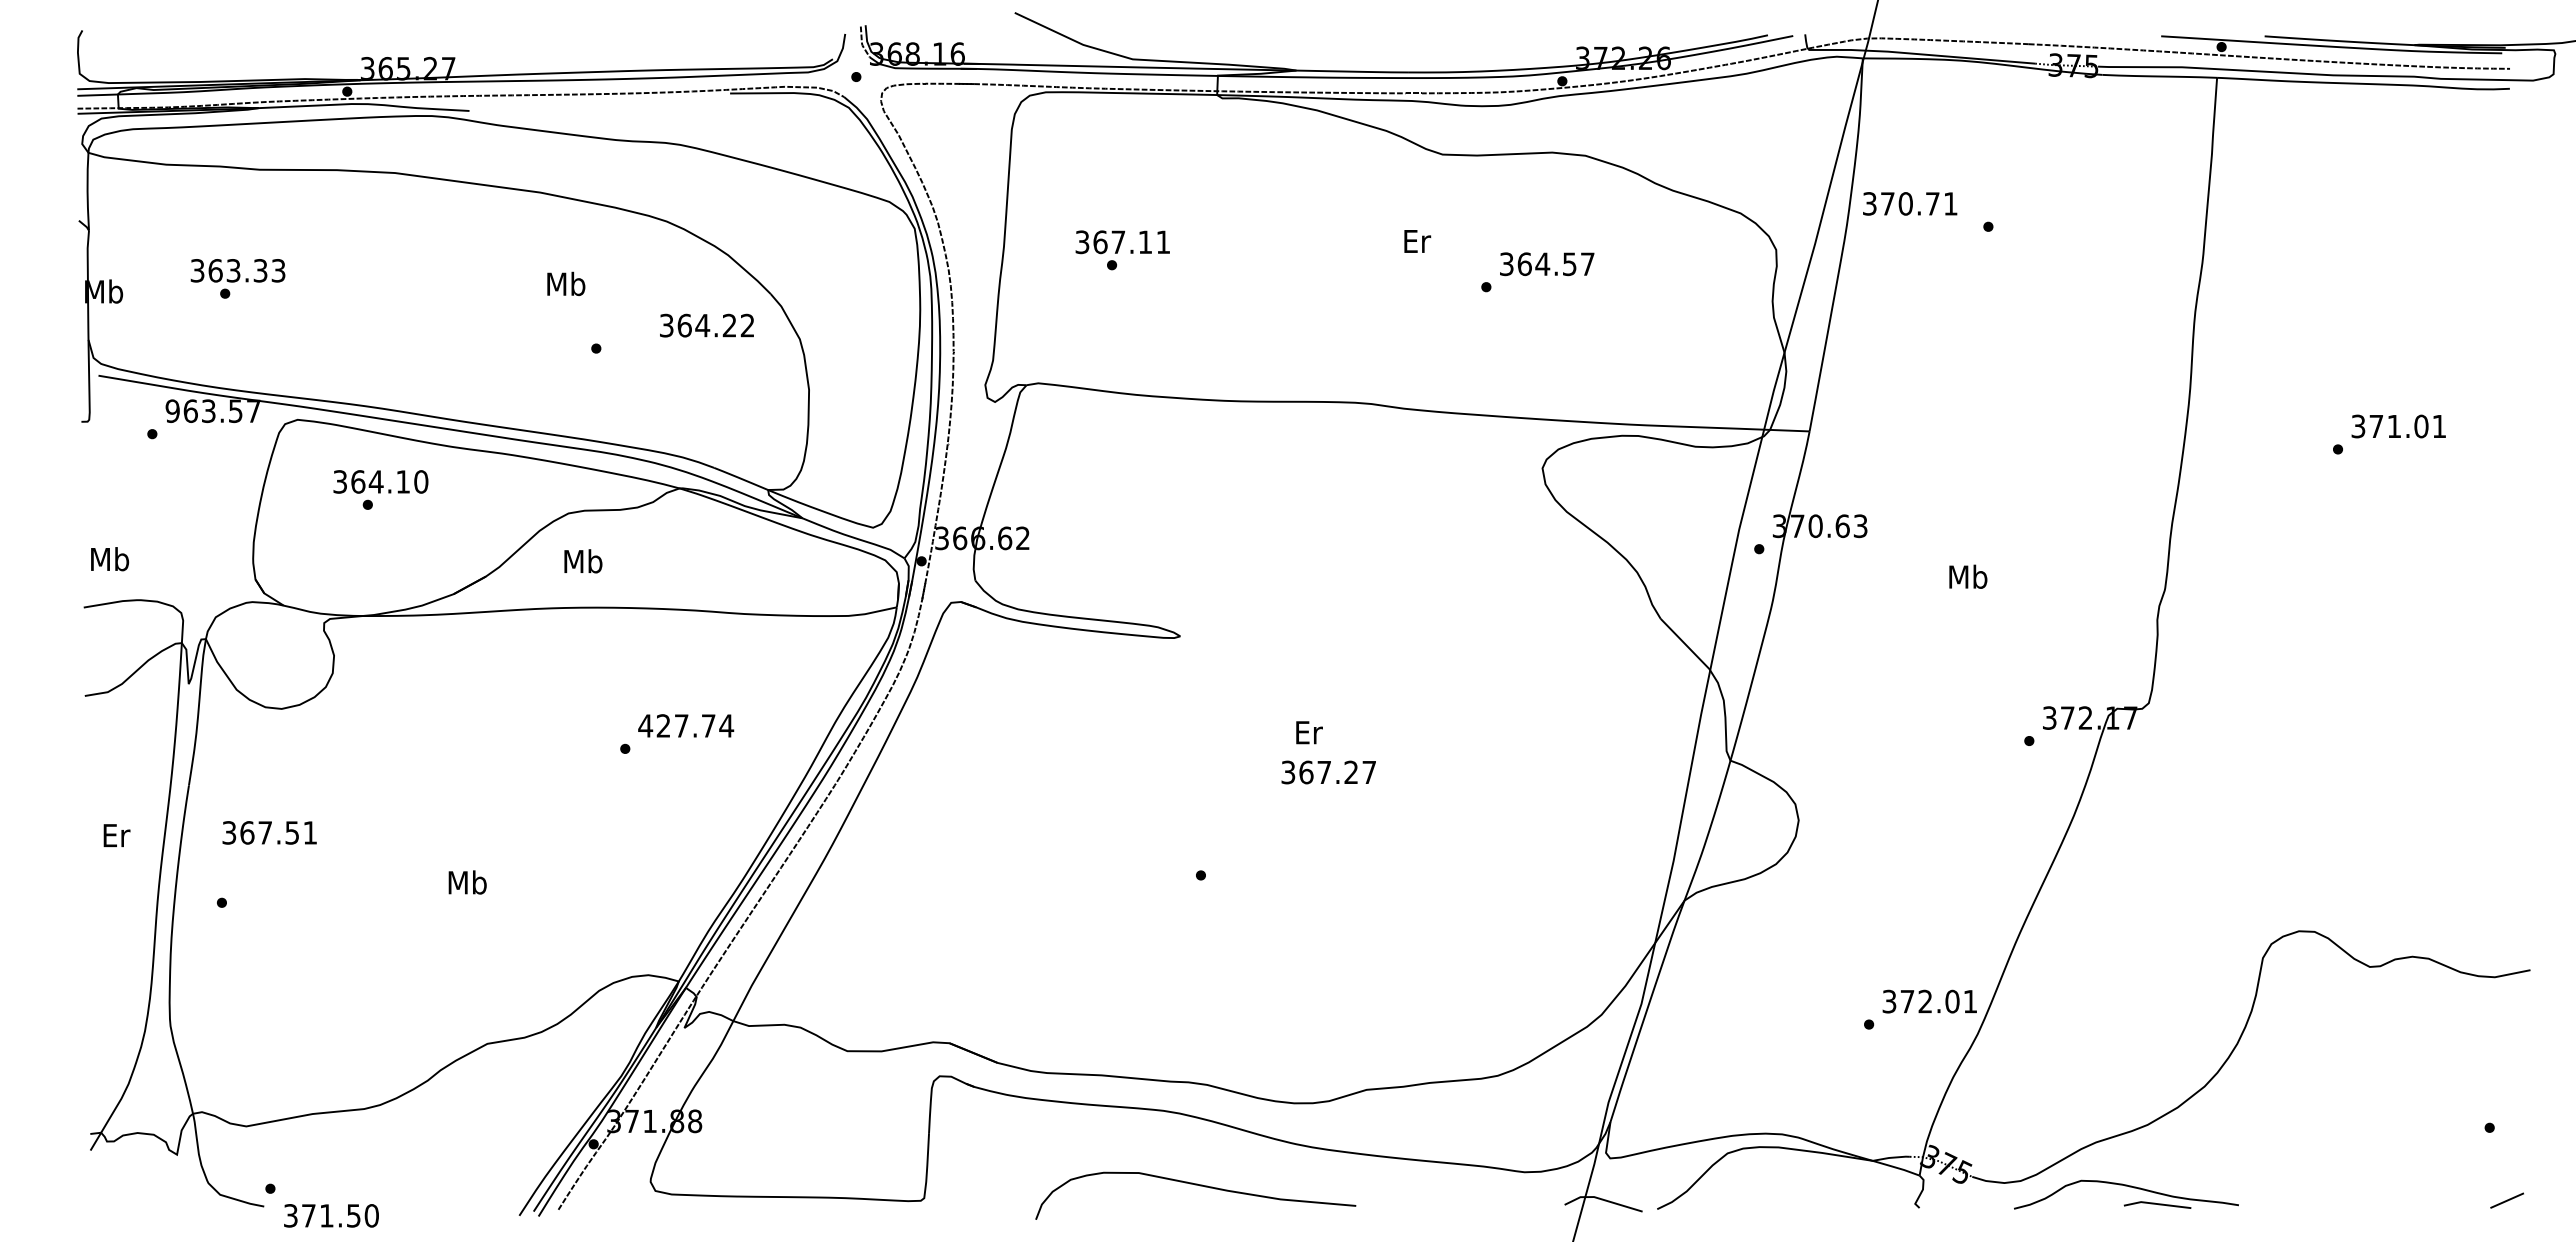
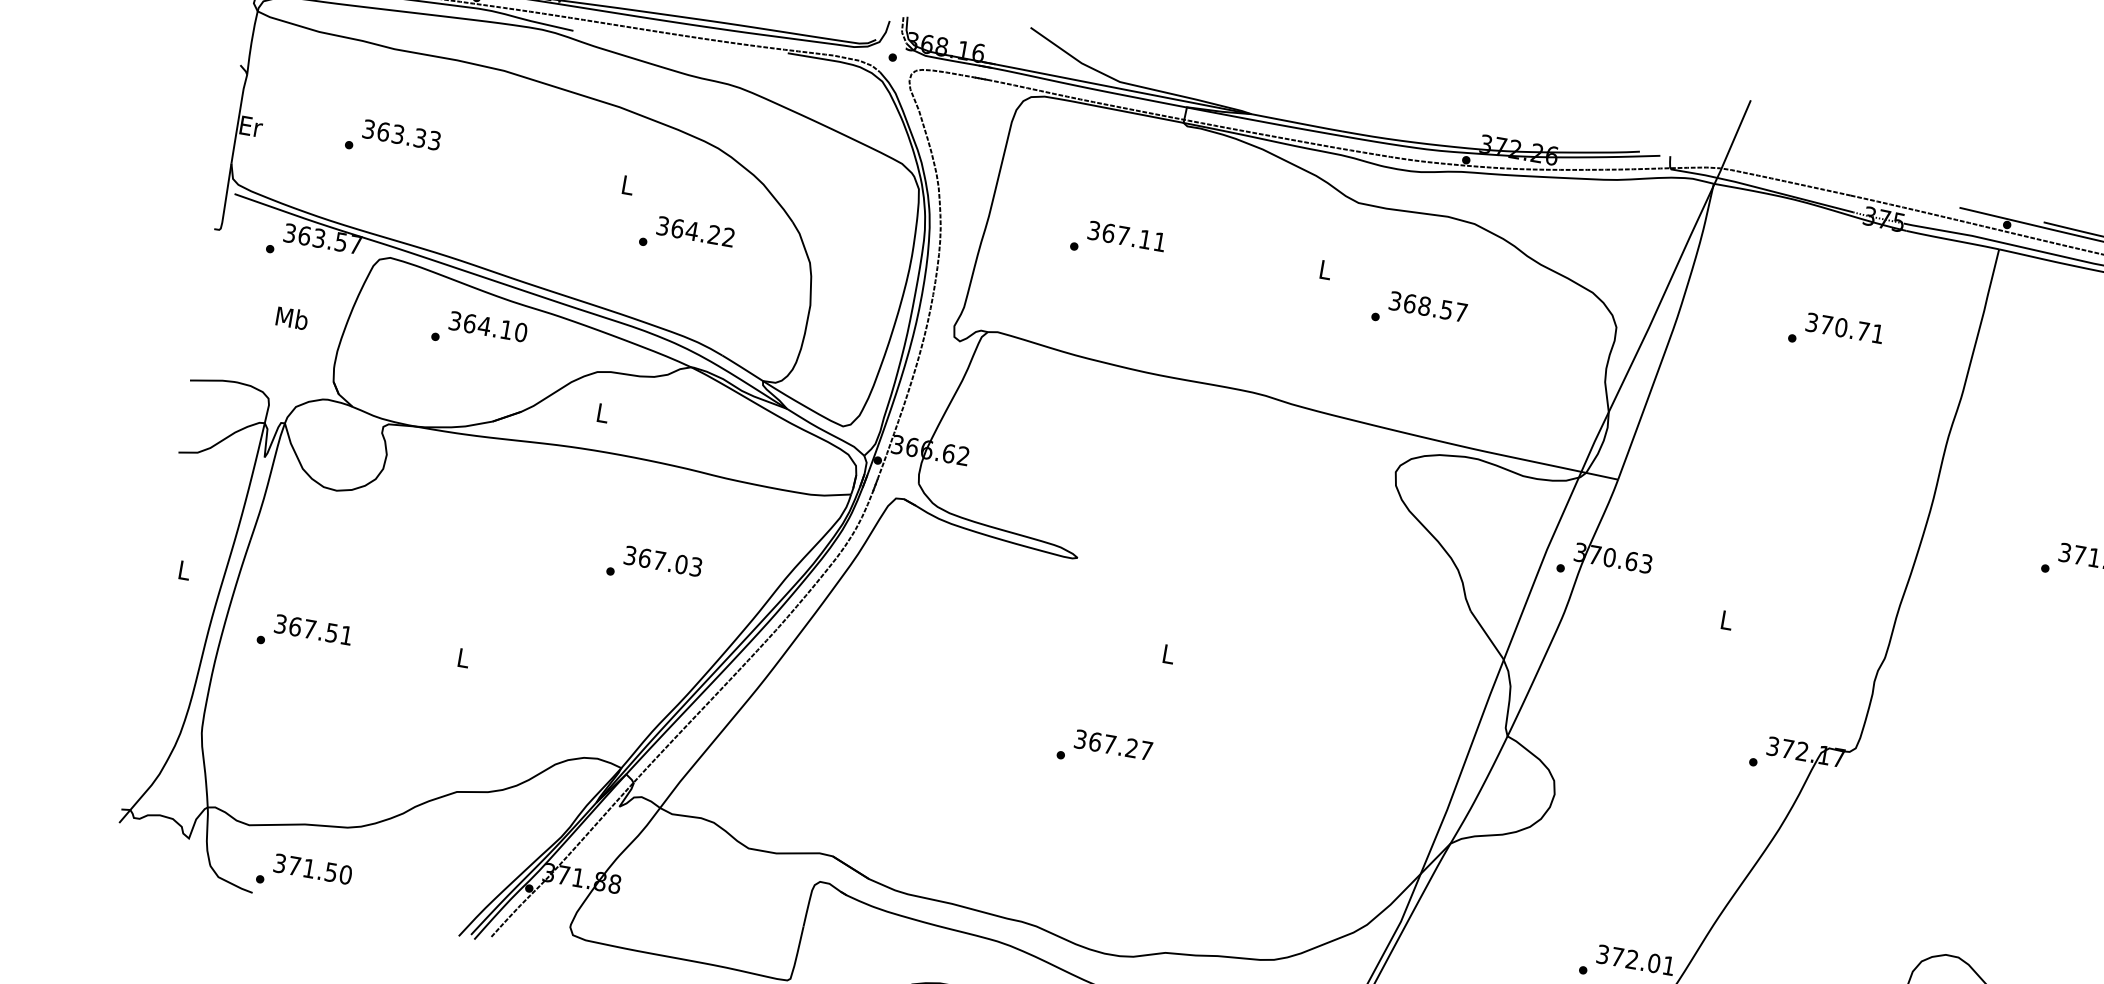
text: (1910, 203) -> (1845, 328), moved
text: (1417, 241) -> (1325, 270), Er -> L
text: (1122, 242) -> (1126, 236), moved
text: (1542, 264) -> (1424, 306), 364.57 -> 368.57
text: (237, 270) -> (401, 134), moved
text: (566, 283) -> (628, 184), Mb -> L
text: (104, 291) -> (251, 126), Mb -> Er
text: (706, 325) -> (695, 231), moved
text: (172, 410) -> (289, 232), 963.57 -> 363.57
text: (380, 481) -> (488, 326), moved
text: (110, 559) -> (292, 318), moved
text: (583, 561) -> (602, 413), Mb -> L
text: (1968, 576) -> (1726, 619), Mb -> L
text: (686, 725) -> (663, 561), 427.74 -> 367.03
text: (1309, 732) -> (1169, 654), Er -> L
text: (1328, 772) -> (1113, 745), moved
text: (269, 832) -> (313, 629), moved
text: (116, 835) -> (184, 570), Er -> L
text: (467, 882) -> (463, 657), Mb -> L
text: (331, 1215) -> (313, 868), moved

